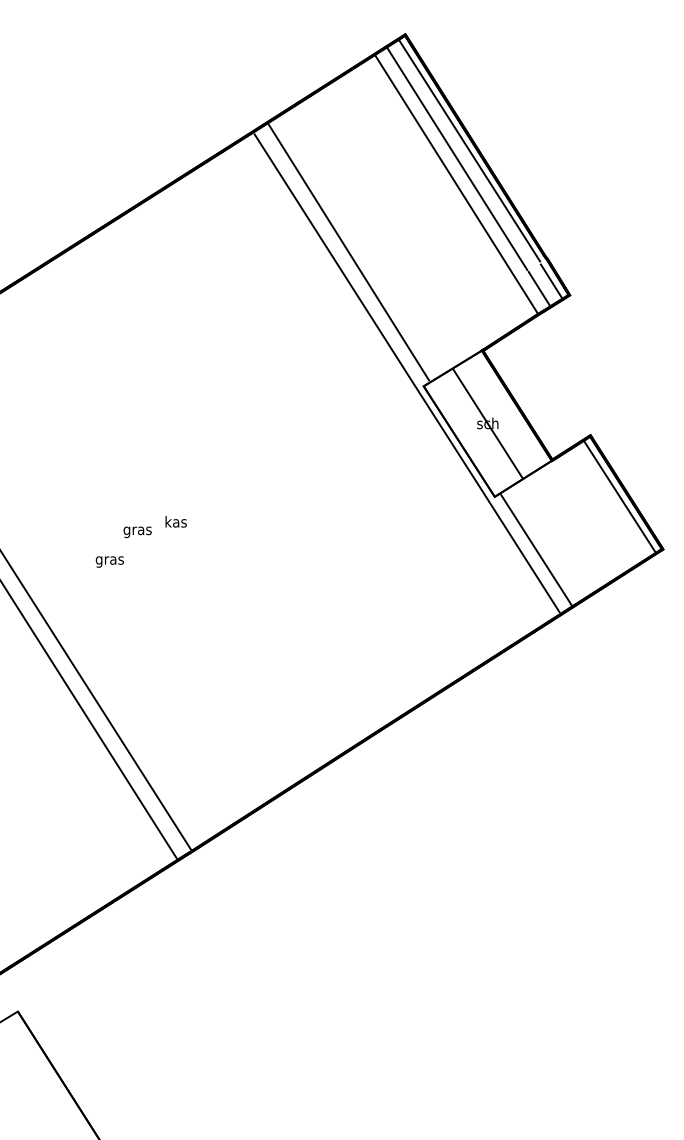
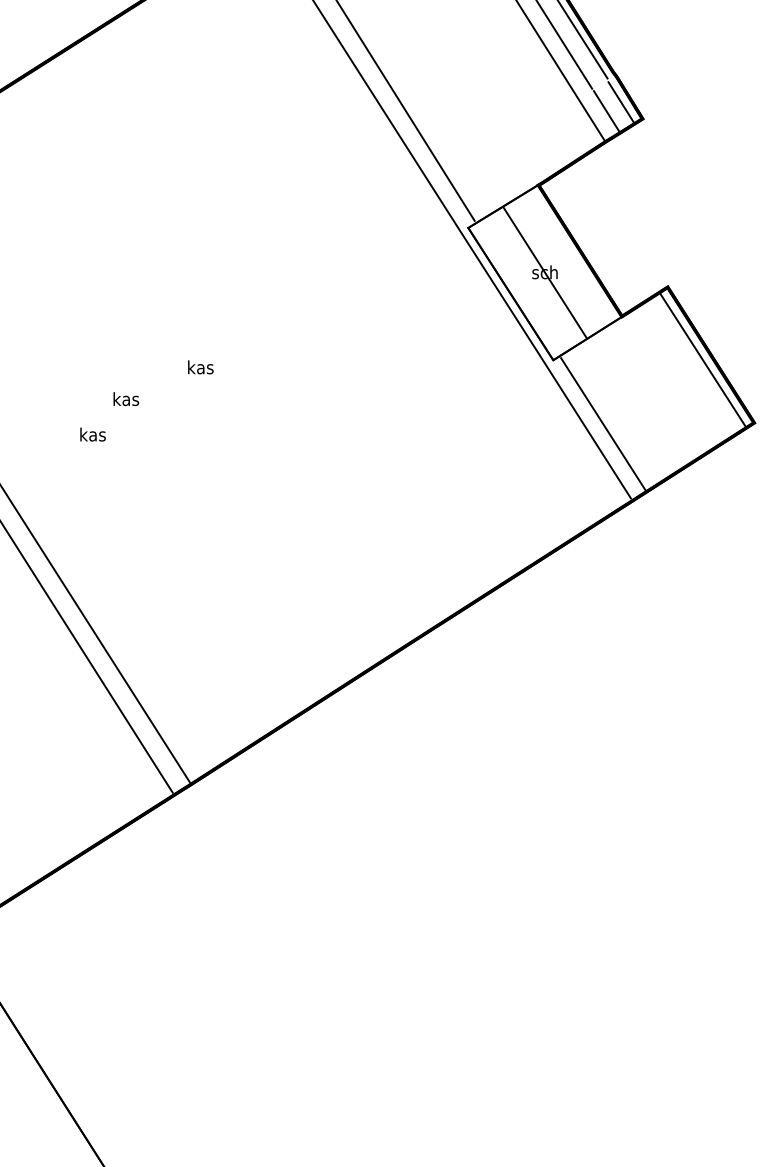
text: (175, 521) -> (200, 366), moved
text: (137, 530) -> (125, 400), gras -> kas
text: (109, 560) -> (92, 436), gras -> kas

